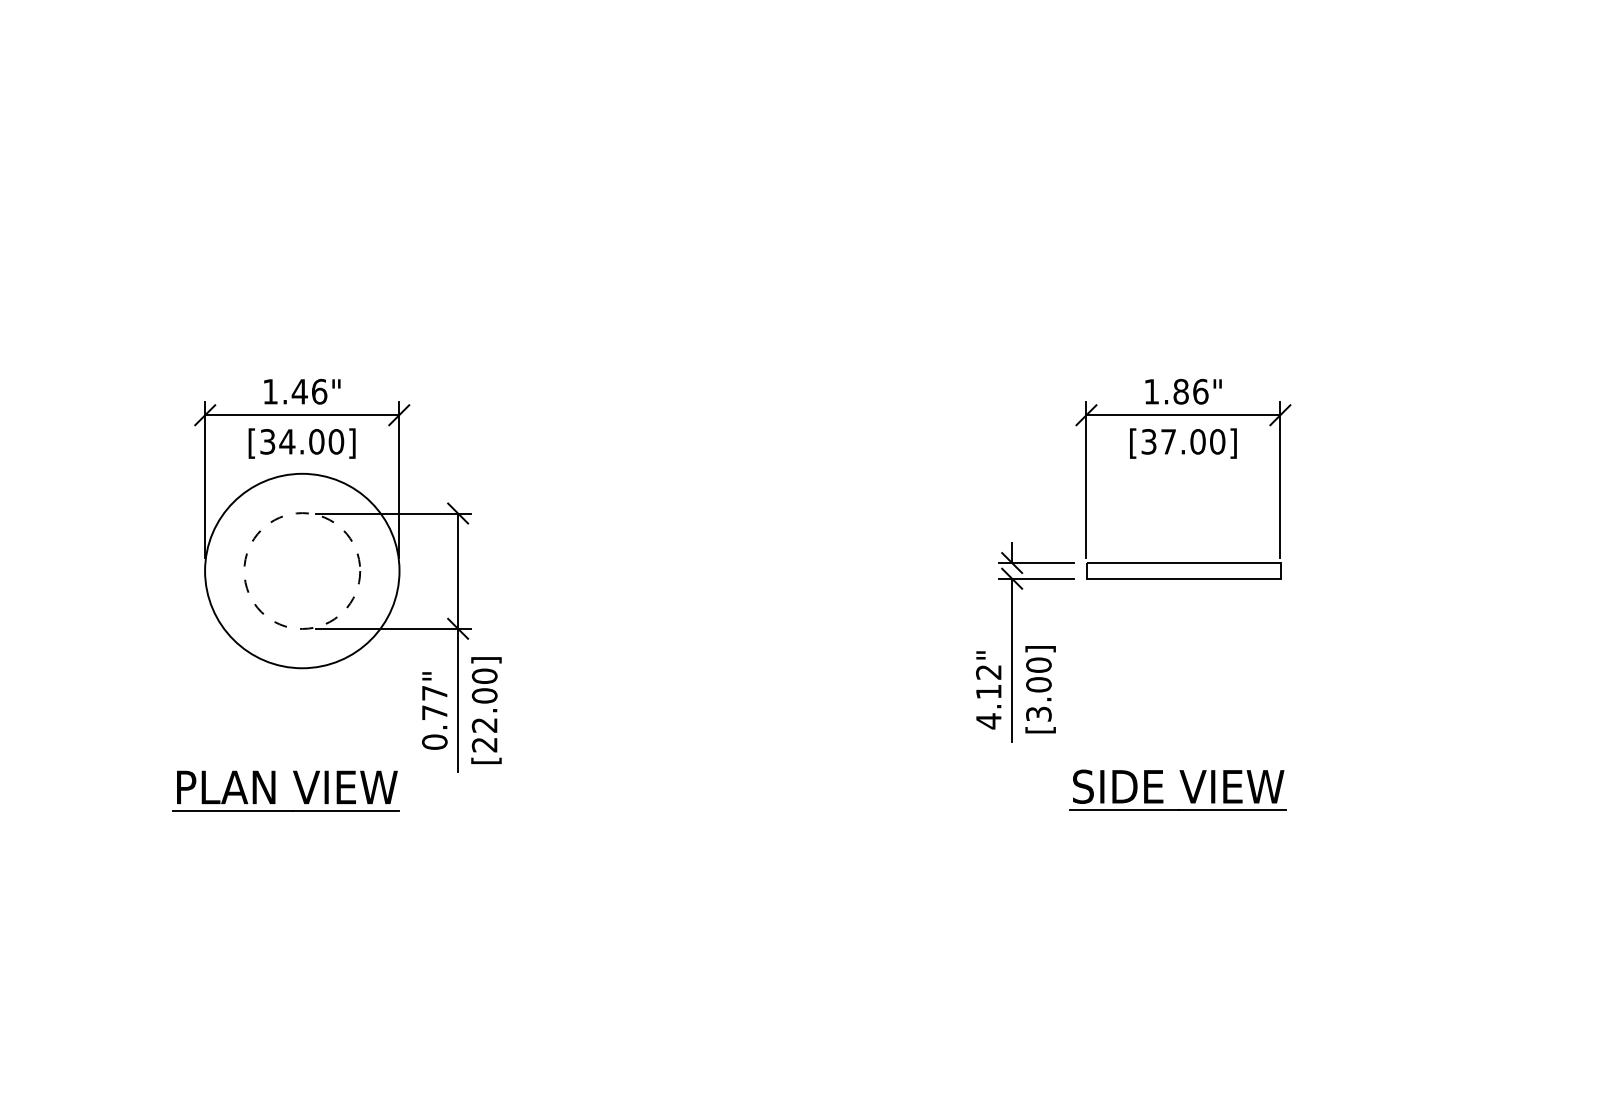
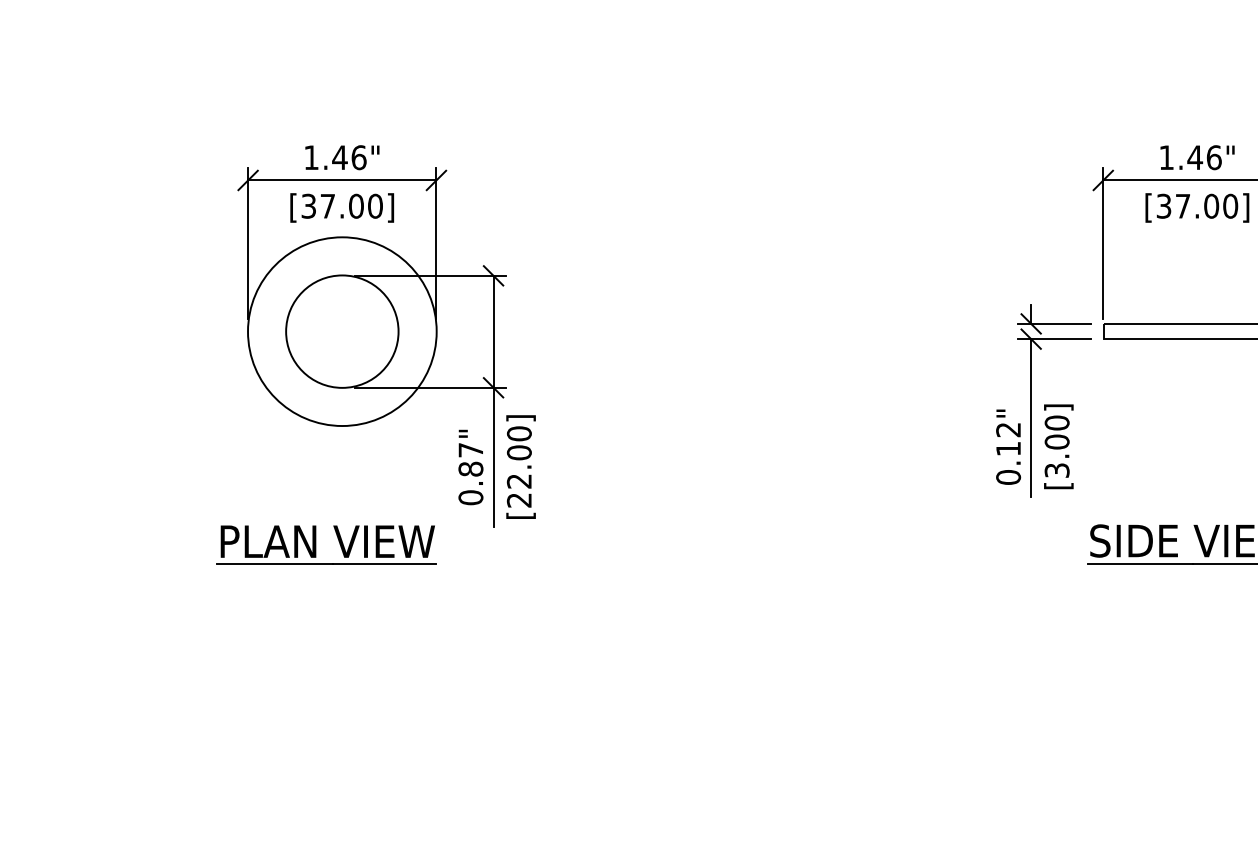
text: (1181, 391) -> (1195, 157), 1.86" -> 1.46"
text: (287, 441) -> (327, 205), [34.00] -> [37.00]
circle: (302, 570) -> (342, 331), dashed -> solid
text: (434, 712) -> (470, 468), 0.77" -> 0.87"
text: (988, 721) -> (1008, 477), 4.12" -> 0.12"

